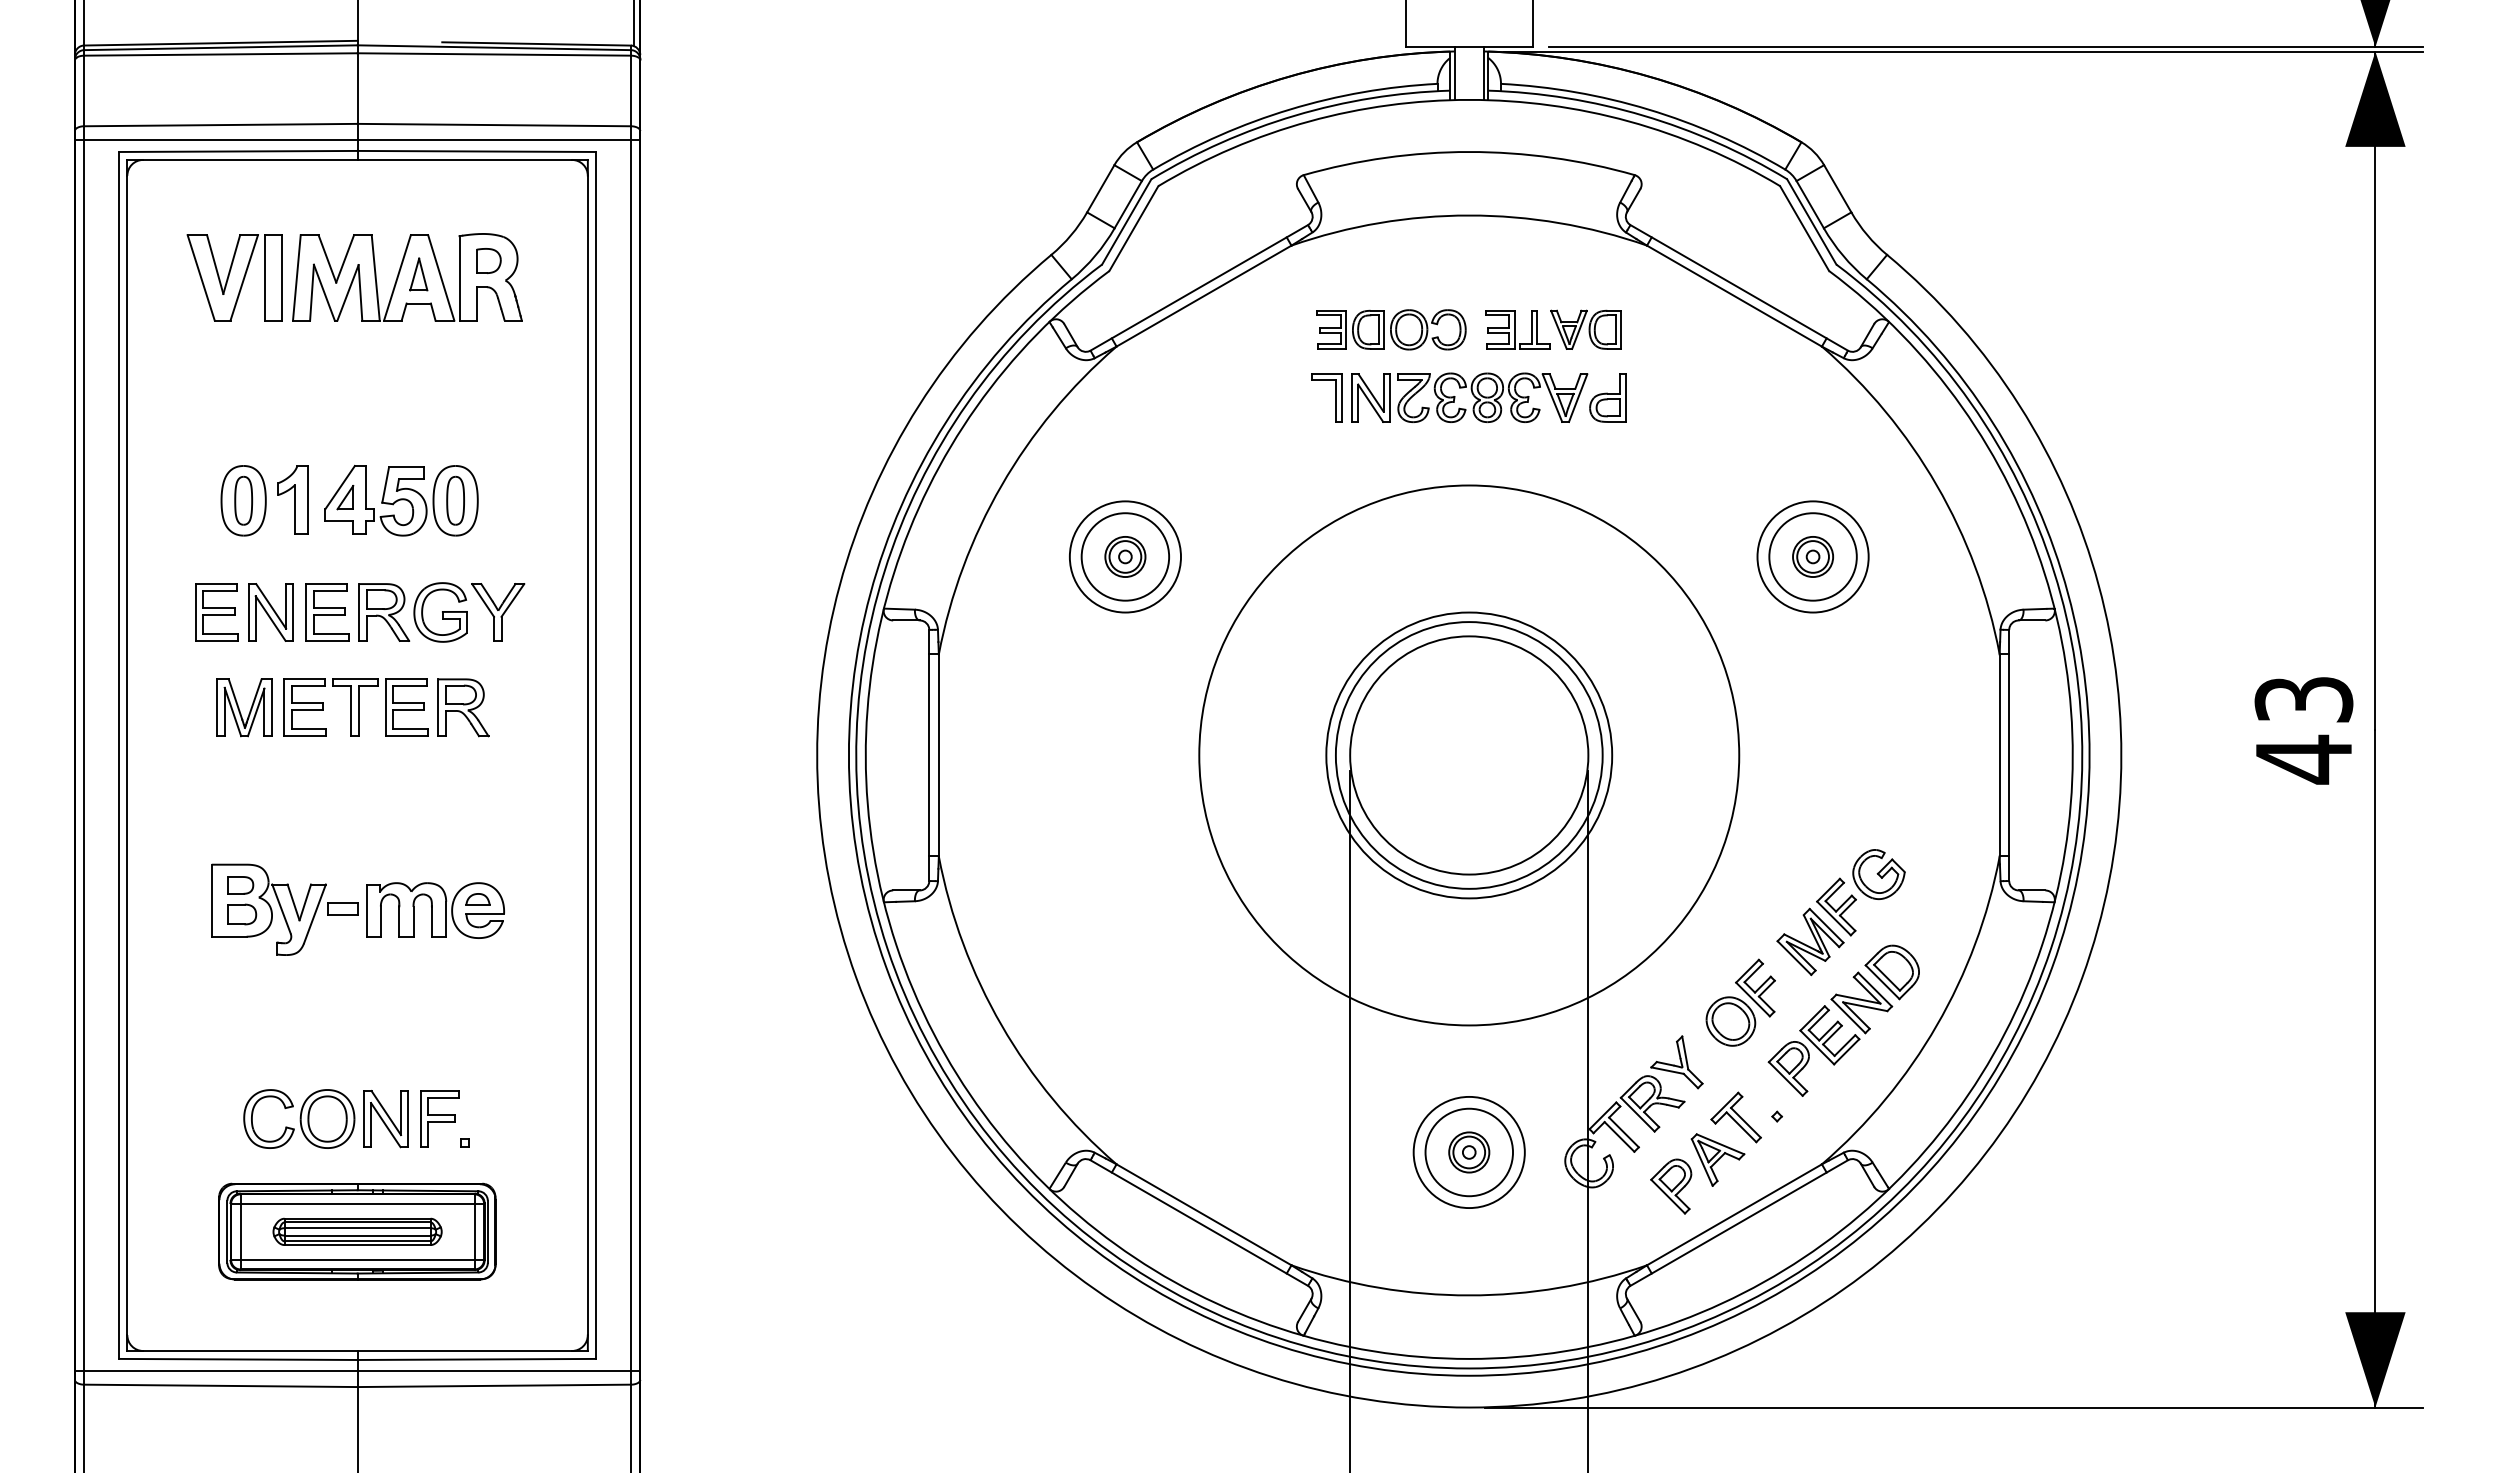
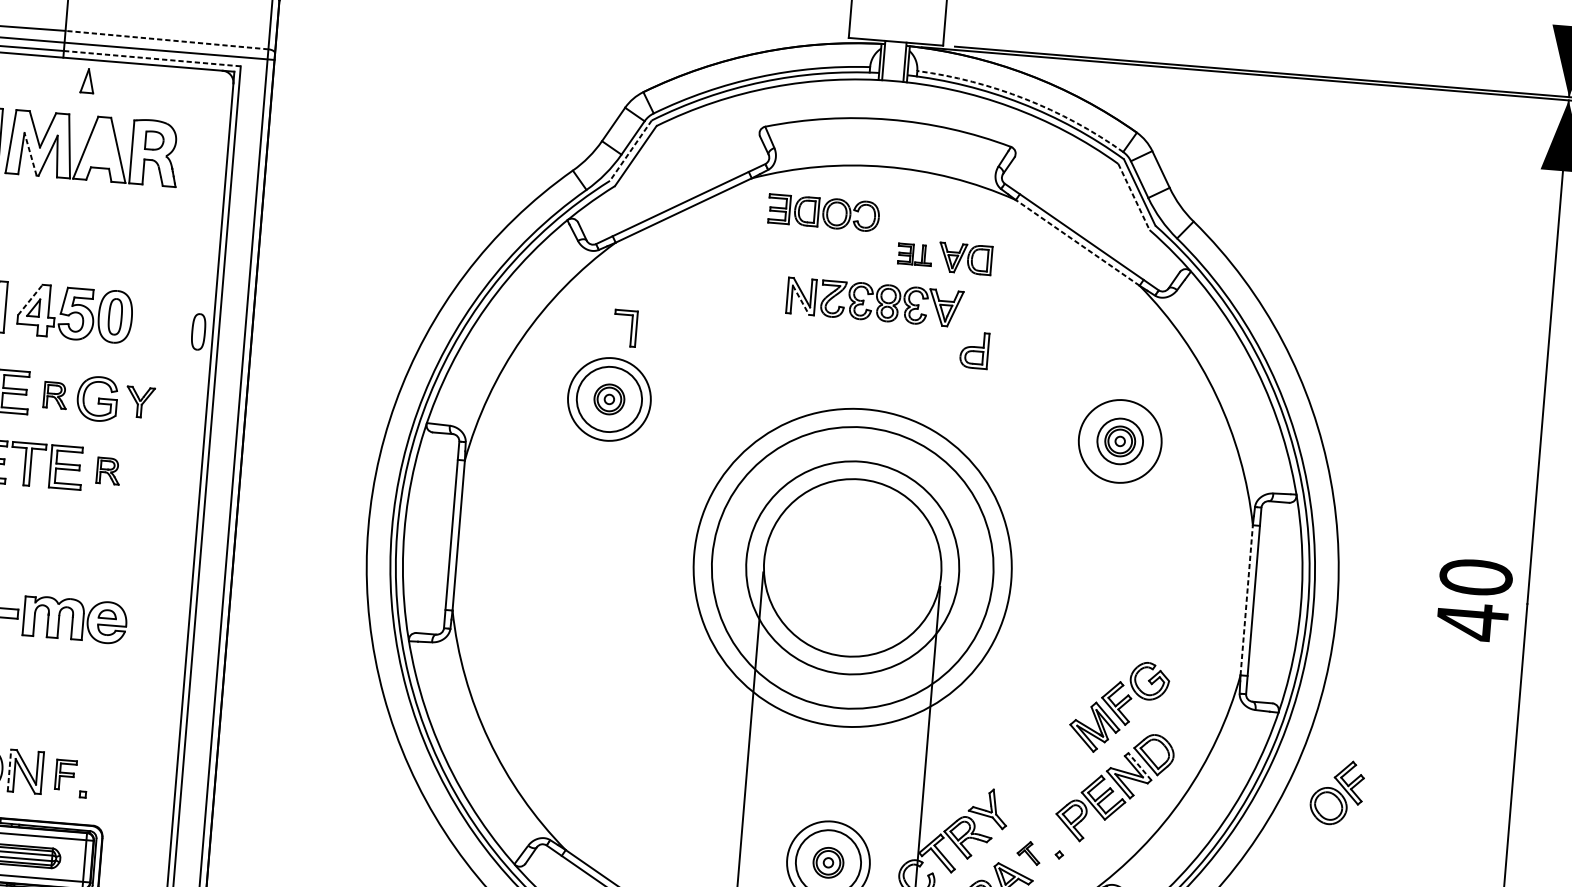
arc: (1648, 109) -> (1025, 99), solid -> dashed
line: (494, 125) -> (167, 40), solid -> dashed
line: (476, 151) -> (152, 58), solid -> dashed
line: (1126, 222) -> (630, 151), solid -> dashed
line: (1804, 229) -> (1133, 197), solid -> dashed
part: (418, 274) -> (87, 81), moved
line: (324, 292) -> (30, 154), solid -> dashed
line: (1734, 296) -> (1077, 243), solid -> dashed
part: (1391, 329) -> (823, 212), moved
part: (1517, 329) -> (914, 254), size x0.7
part: (1335, 397) -> (631, 328), moved
part: (1607, 397) -> (974, 349), moved
line: (1370, 403) -> (800, 300), solid -> dashed
line: (340, 487) -> (30, 299), solid -> dashed
part: (568, 511) -> (198, 331), added
circle: (1812, 556) -> (1119, 441), size x0.7
part: (384, 612) -> (55, 395), size x0.6
part: (498, 612) -> (140, 402), size x0.7
text: (2303, 699) -> (1475, 577), 43 -> 40
part: (463, 707) -> (108, 470), size x0.6
line: (1999, 754) -> (1246, 599), solid -> dashed
circle: (1468, 755) -> (852, 567), size x1.6
circle: (1469, 755) -> (852, 567), size x0.7
line: (1875, 989) -> (1140, 766), solid -> dashed
part: (1740, 1002) -> (1336, 792), moved
part: (1735, 1117) -> (1028, 853), size x0.6
line: (363, 1118) -> (9, 770), solid -> dashed
part: (439, 1118) -> (65, 774), size x0.7

